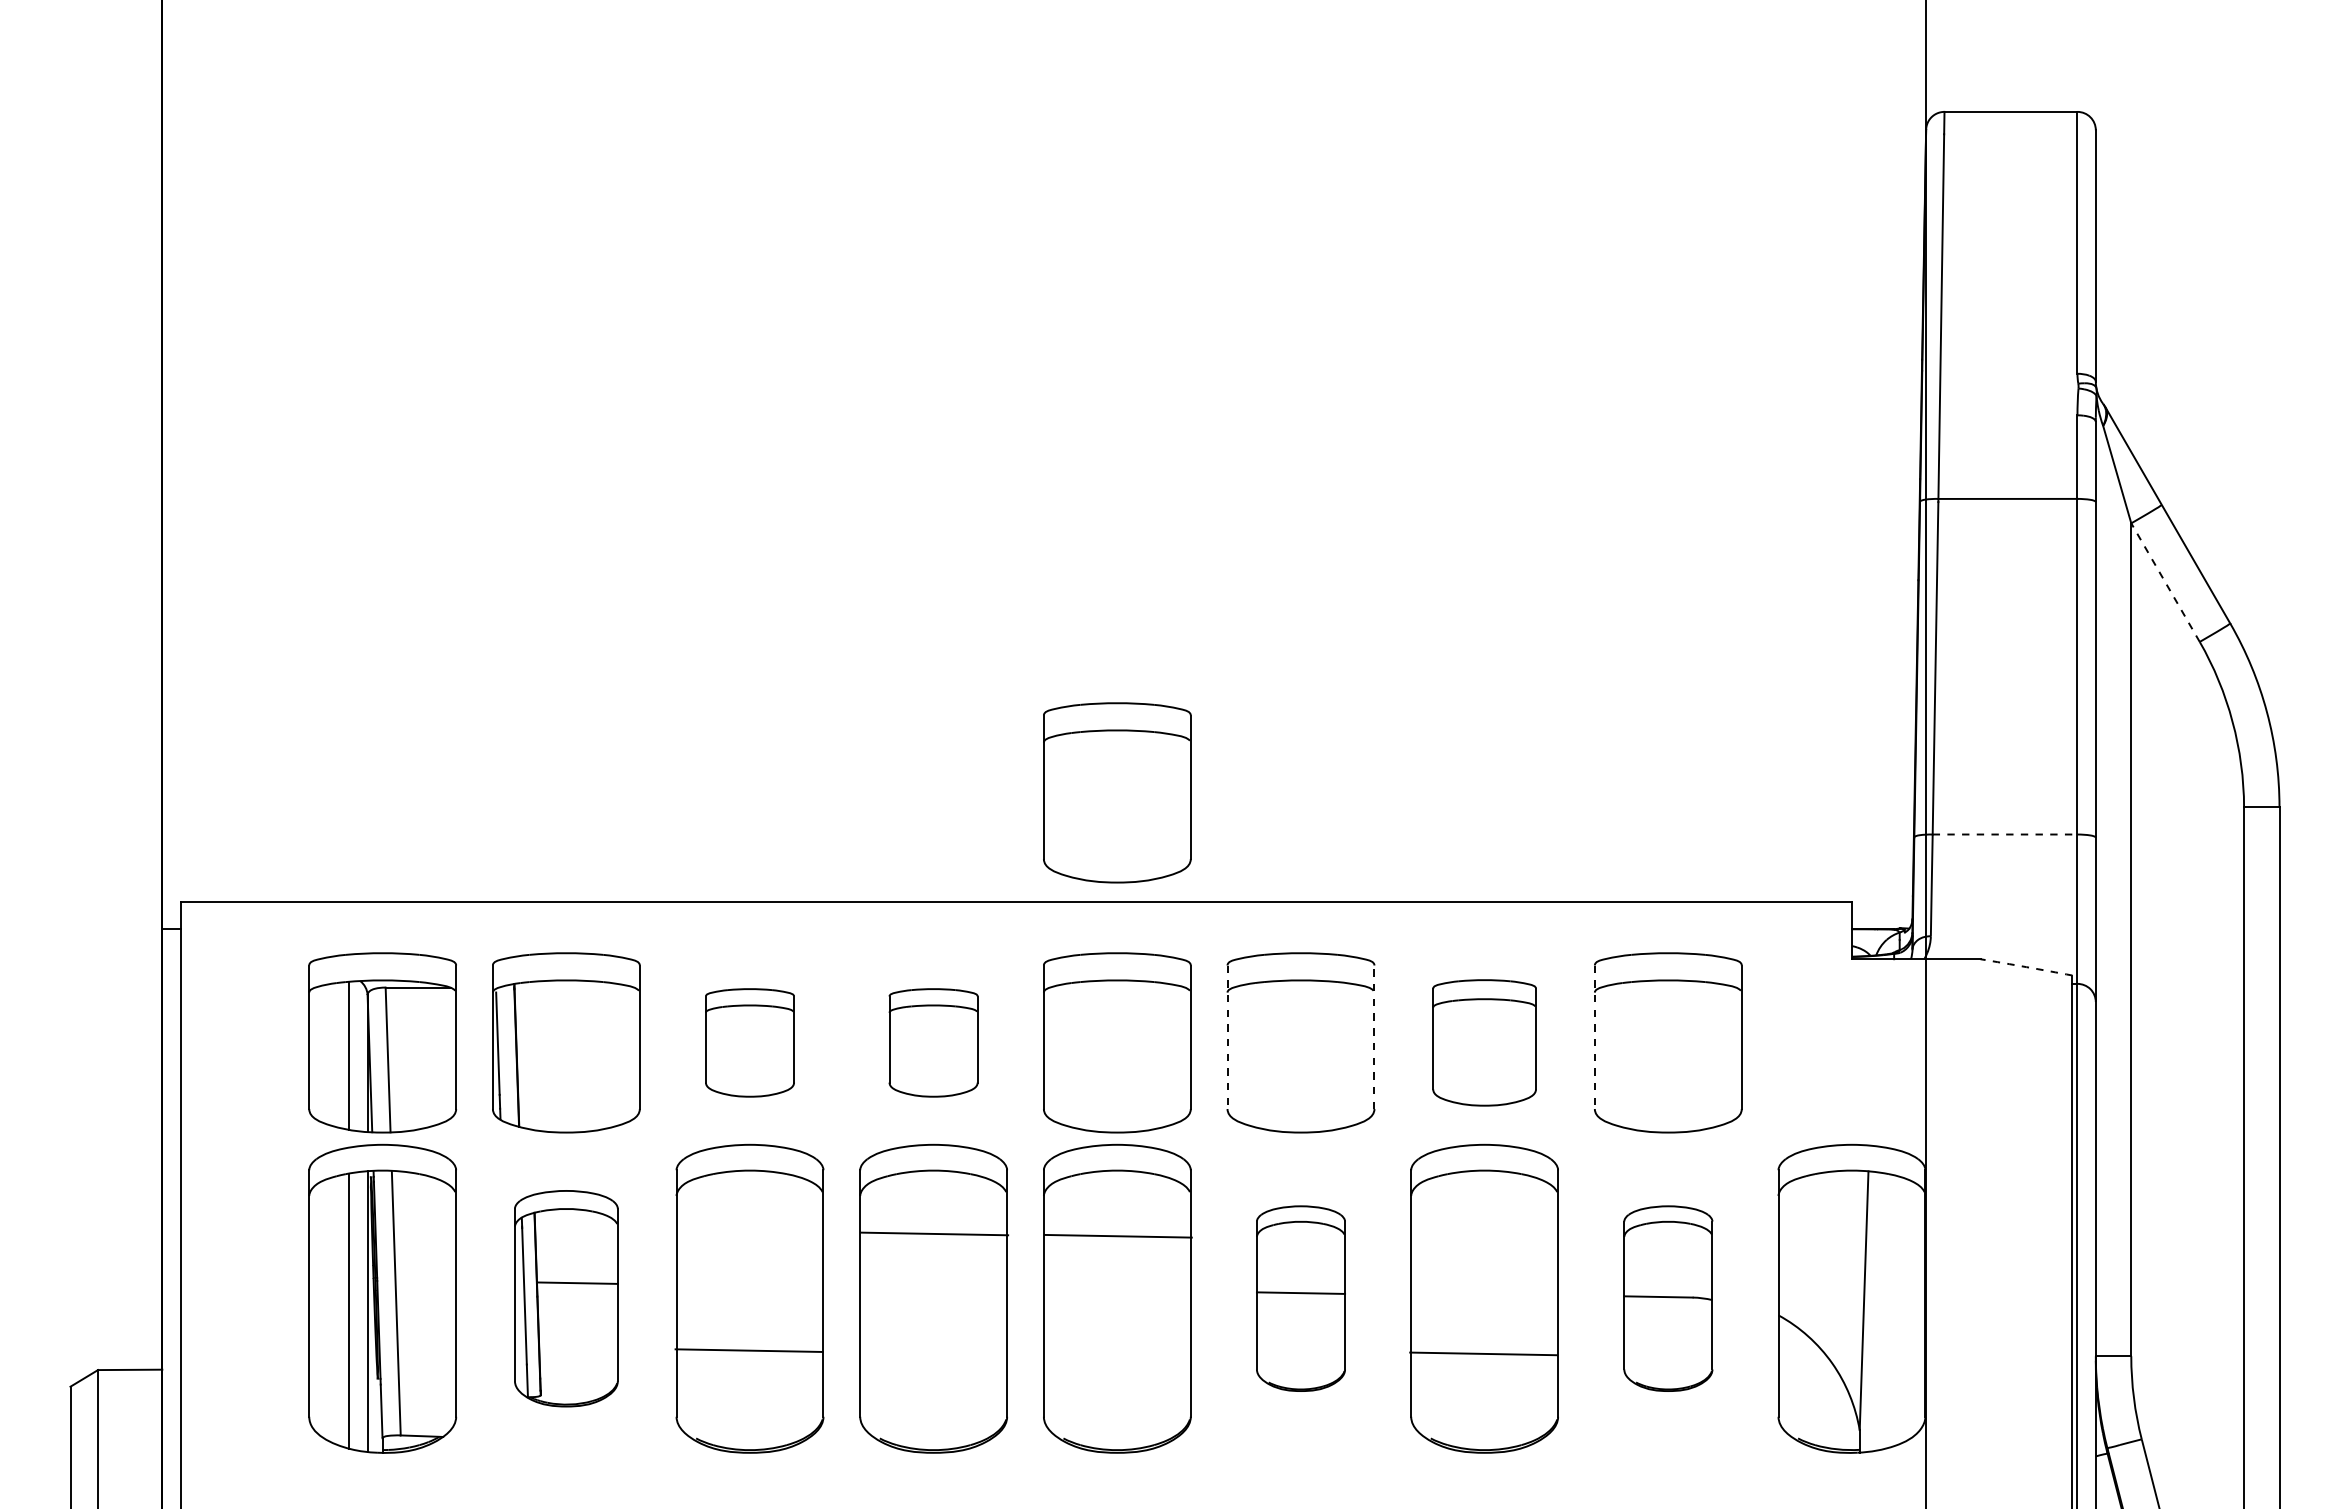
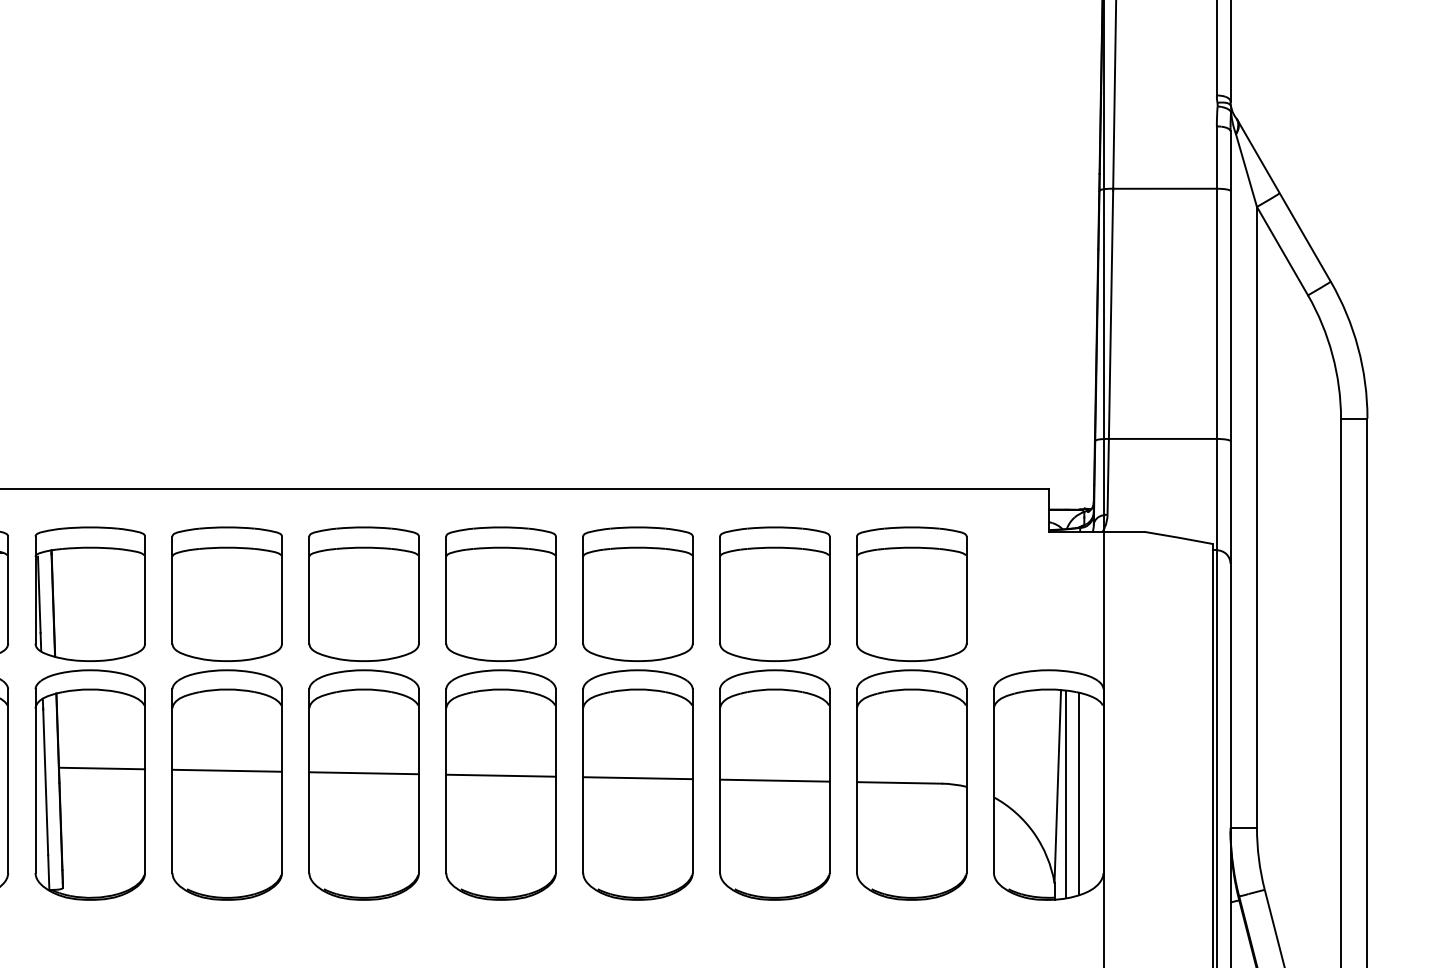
line: (2165, 582) -> (1282, 251), dashed -> solid
part: (1117, 792) -> (501, 407), removed
line: (2005, 834) -> (1163, 438), dashed -> solid
arc: (2026, 967) -> (1178, 538), dashed -> solid
line: (1227, 1037) -> (583, 590), dashed -> solid
line: (1374, 1037) -> (692, 590), dashed -> solid
line: (1594, 1037) -> (856, 590), dashed -> solid
part: (749, 1042) -> (226, 593), size x1.67
part: (933, 1042) -> (364, 593), size x1.67
part: (1484, 1042) -> (774, 593), size x1.43
line: (934, 1233) -> (364, 772), moved
line: (1117, 1235) -> (500, 775), moved
part: (566, 1298) -> (90, 784), size x1.43
part: (1300, 1298) -> (637, 784), size x1.67
part: (1668, 1298) -> (911, 784), size x1.67
line: (1893, 1310) -> (1079, 793), added
line: (1874, 1311) -> (1065, 794), added
line: (748, 1350) -> (226, 770), moved
line: (1483, 1353) -> (774, 780), moved

